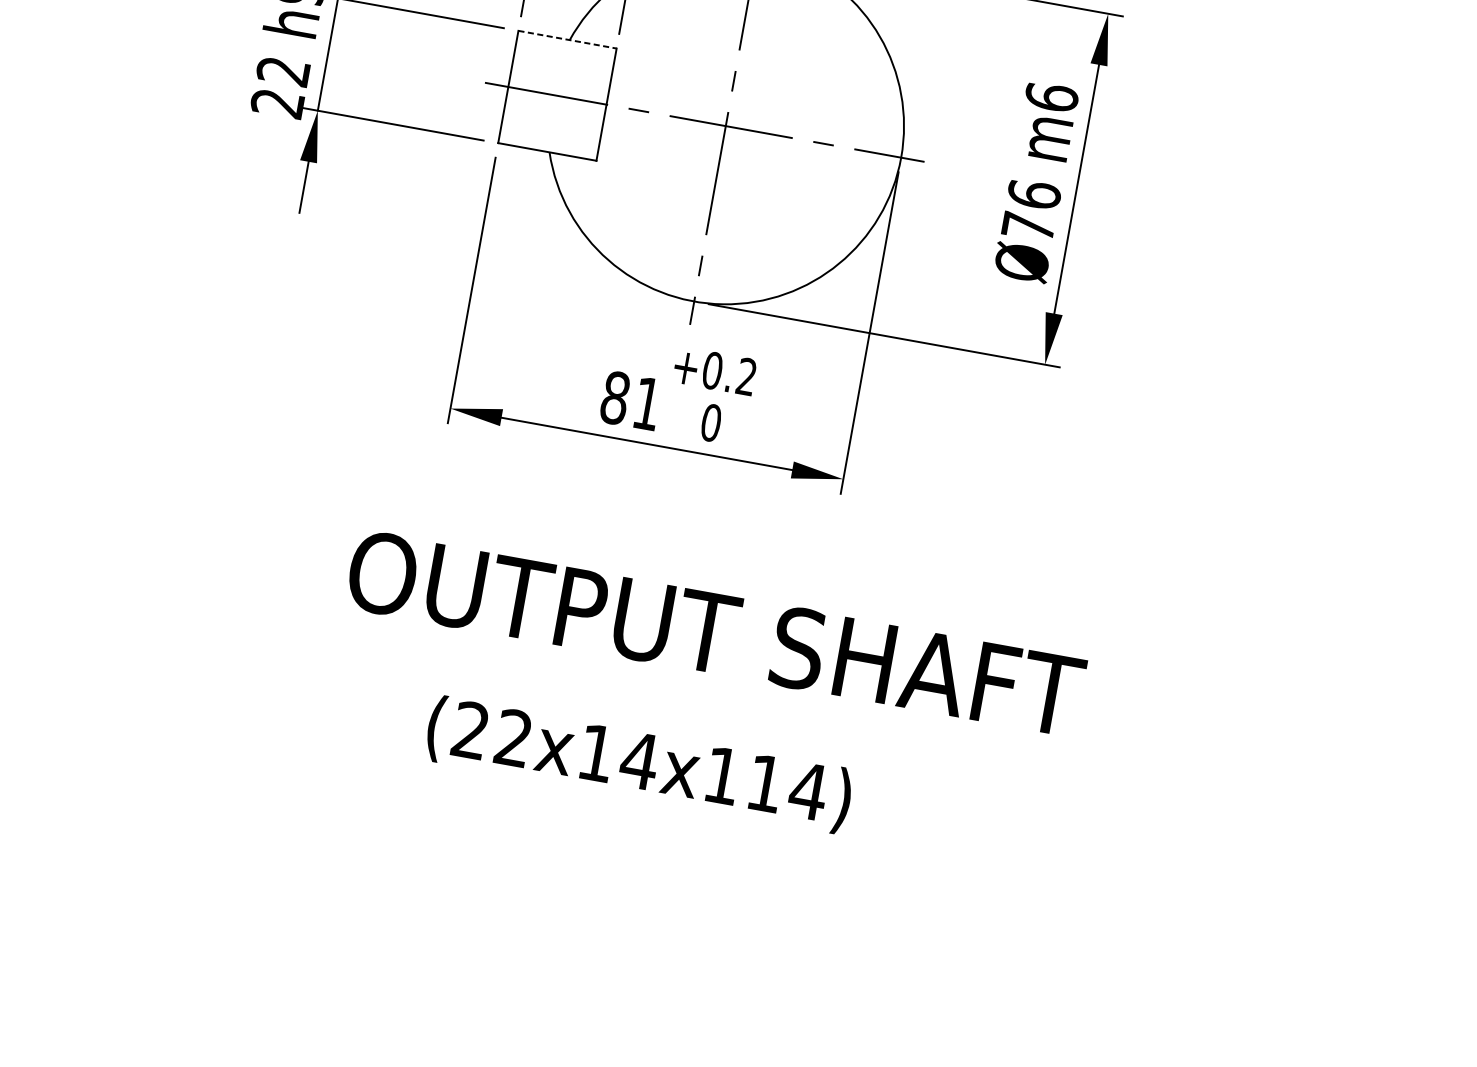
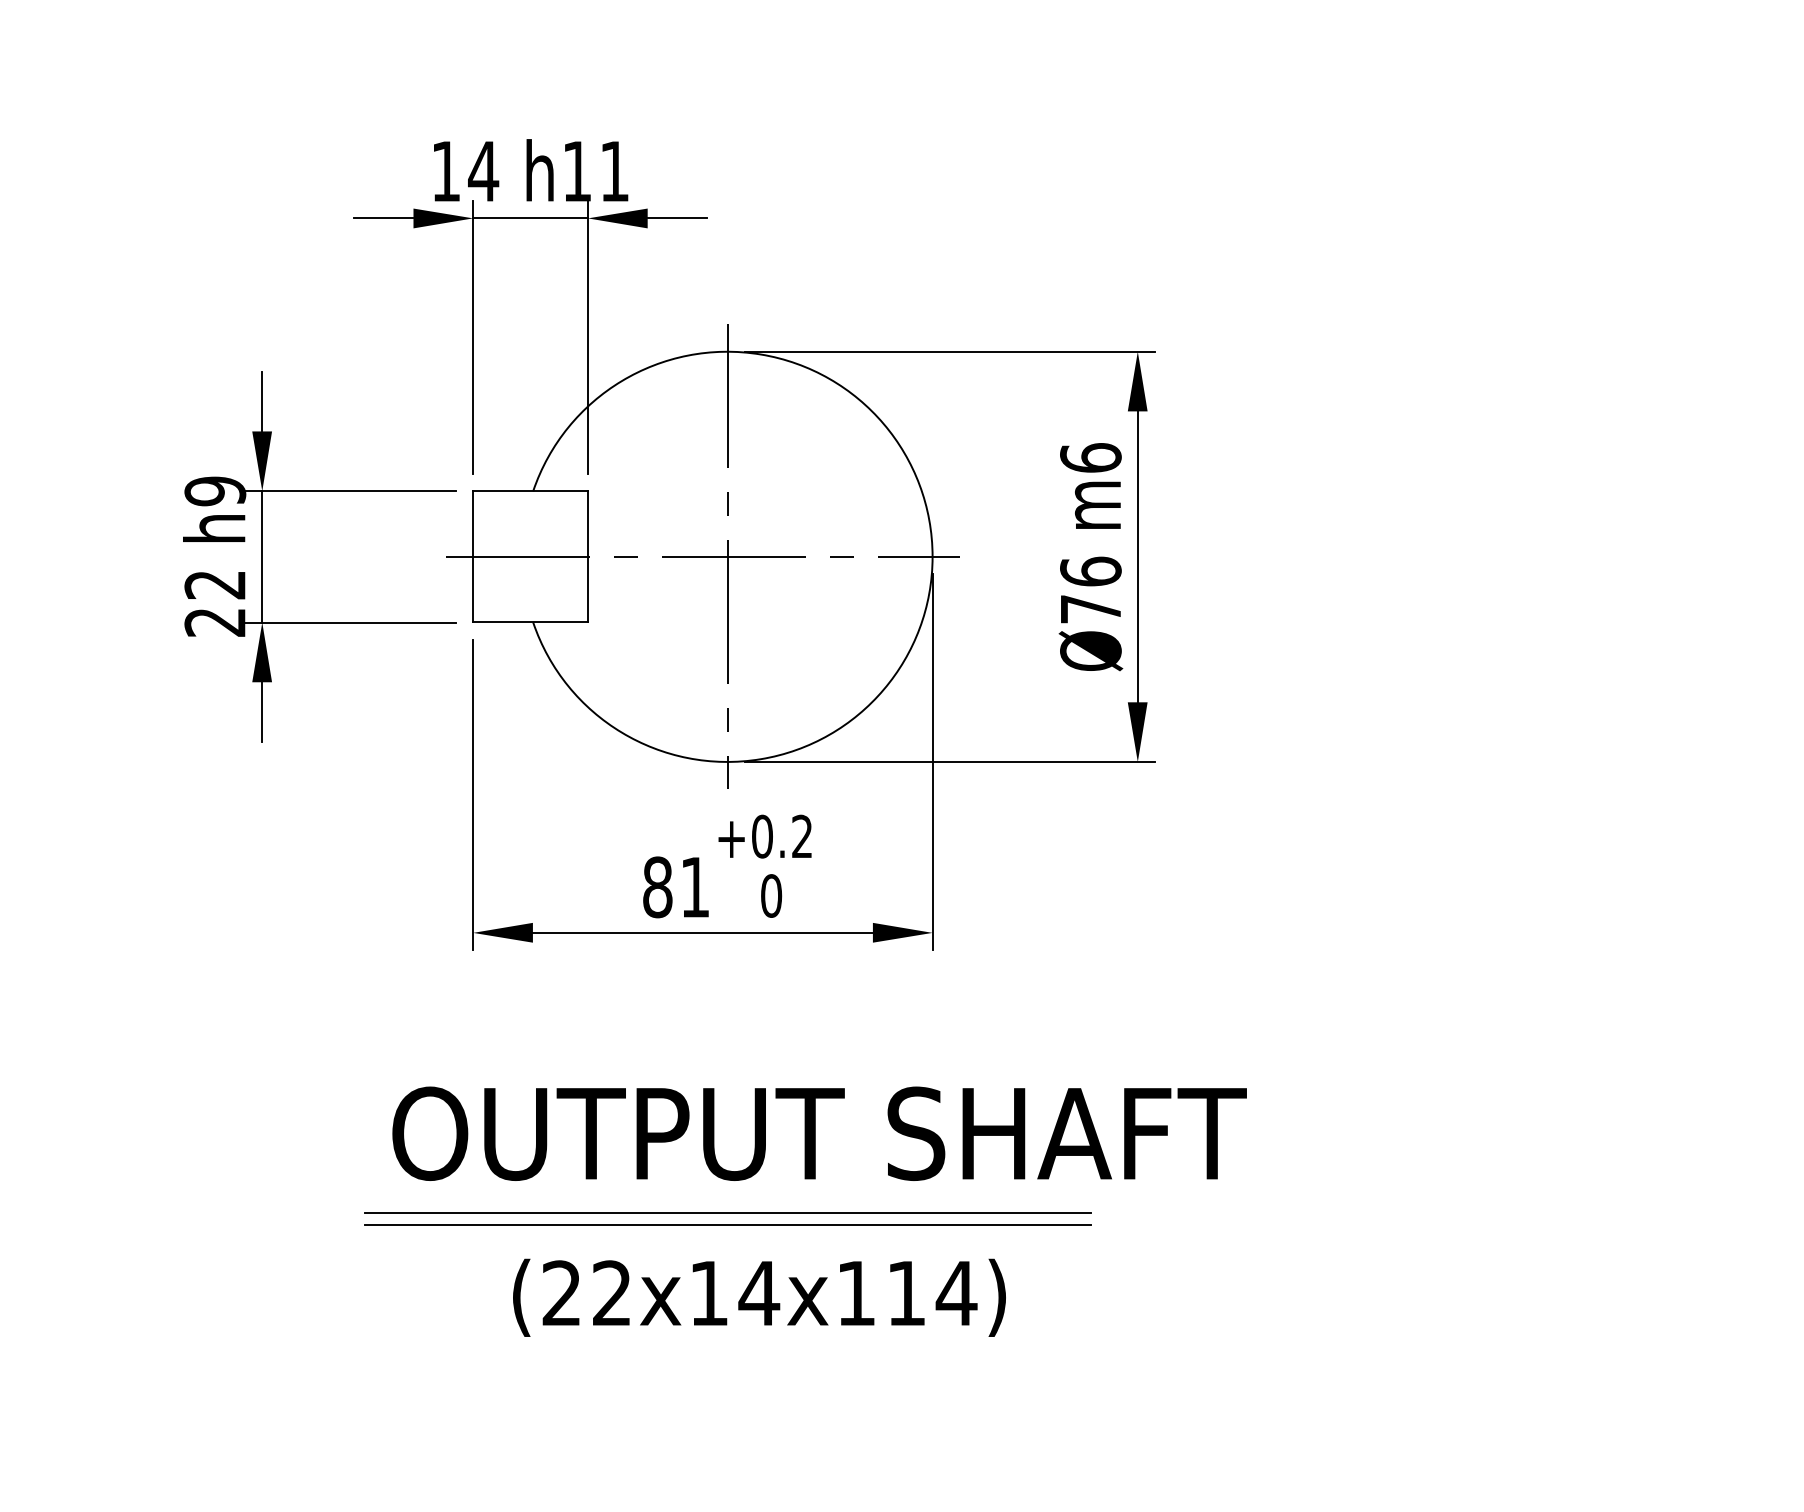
line: (568, 40) -> (531, 491), dashed -> solid
line: (625, 687) -> (728, 1213), added
line: (623, 698) -> (728, 1225), added

